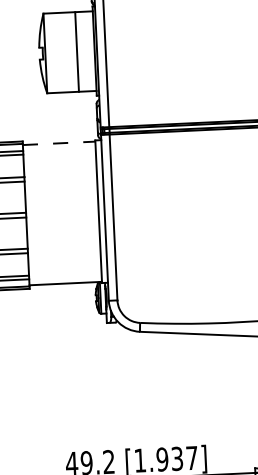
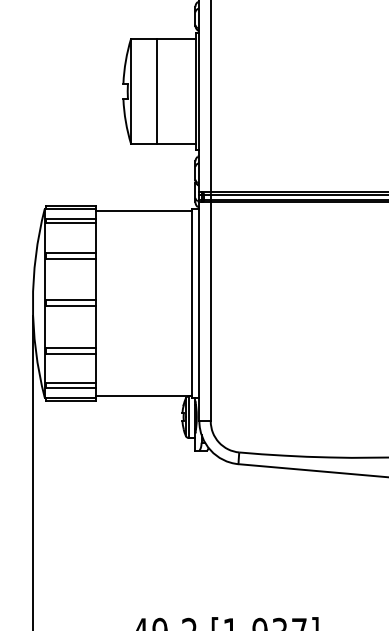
line: (77, 52) -> (157, 91), moved
line: (59, 143) -> (143, 210), dashed -> solid

